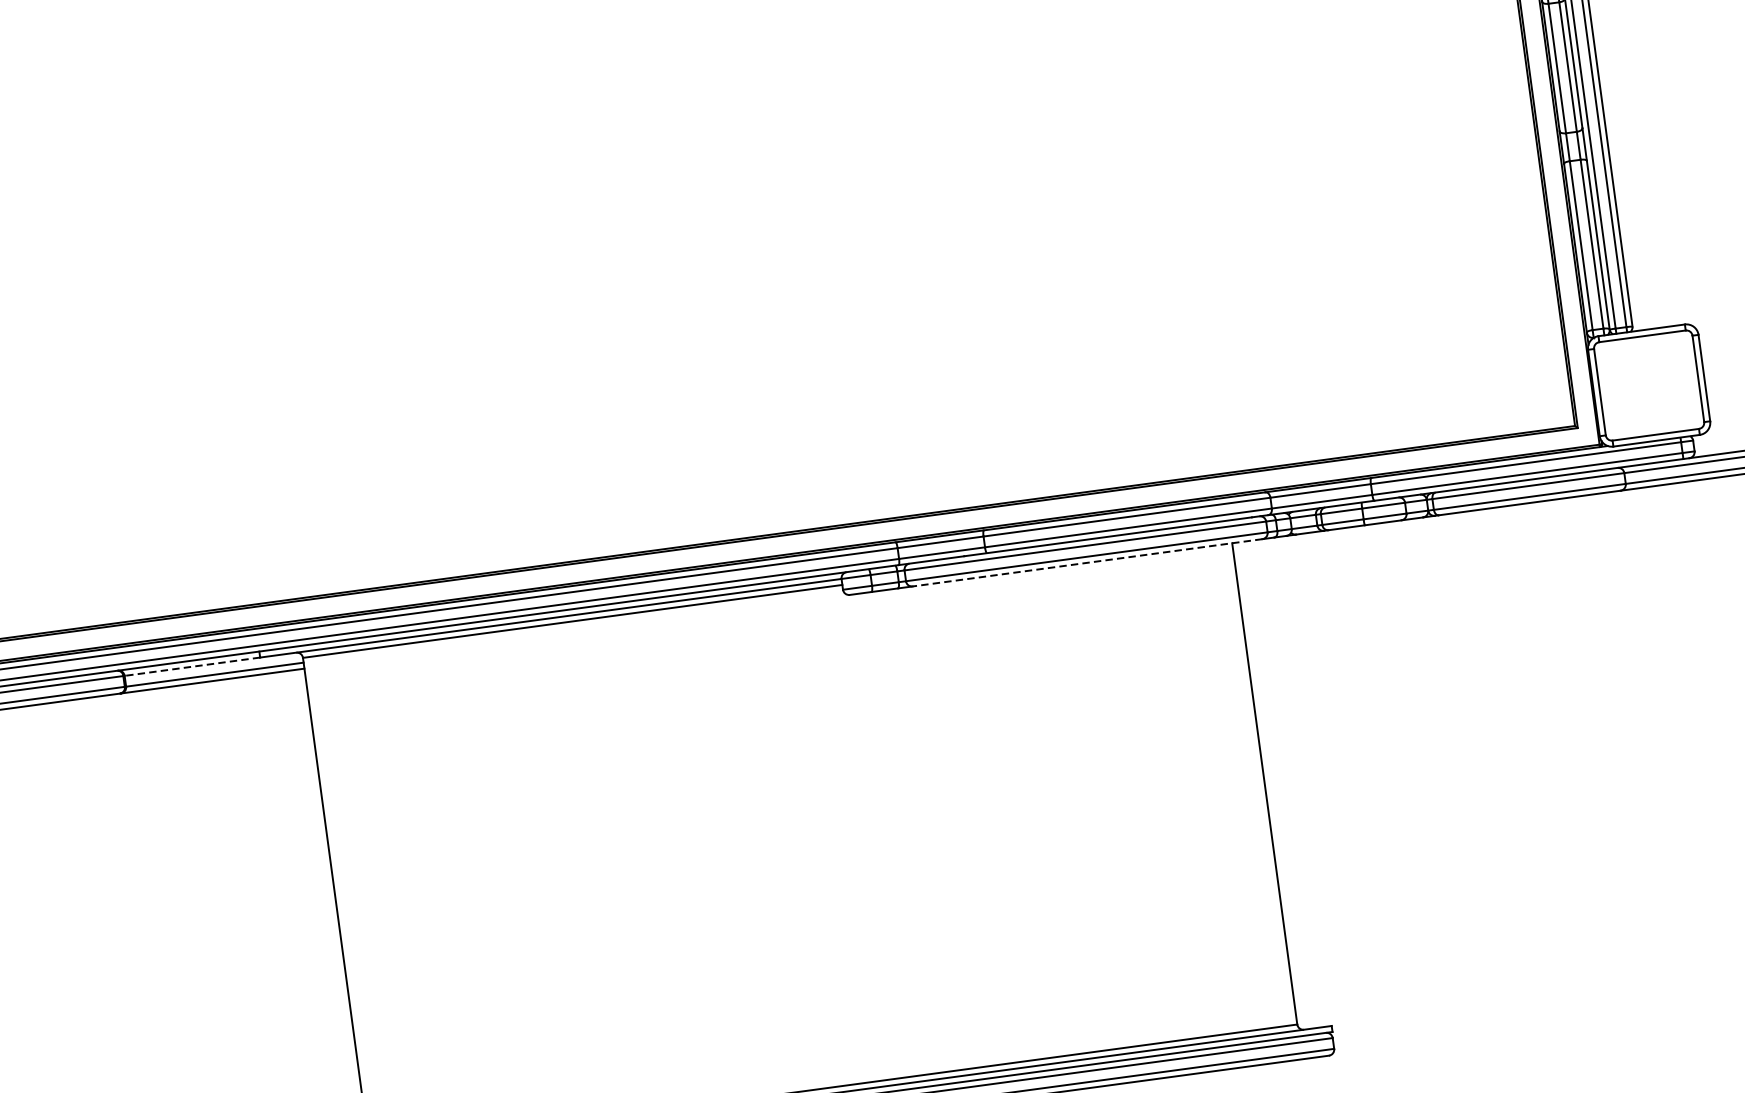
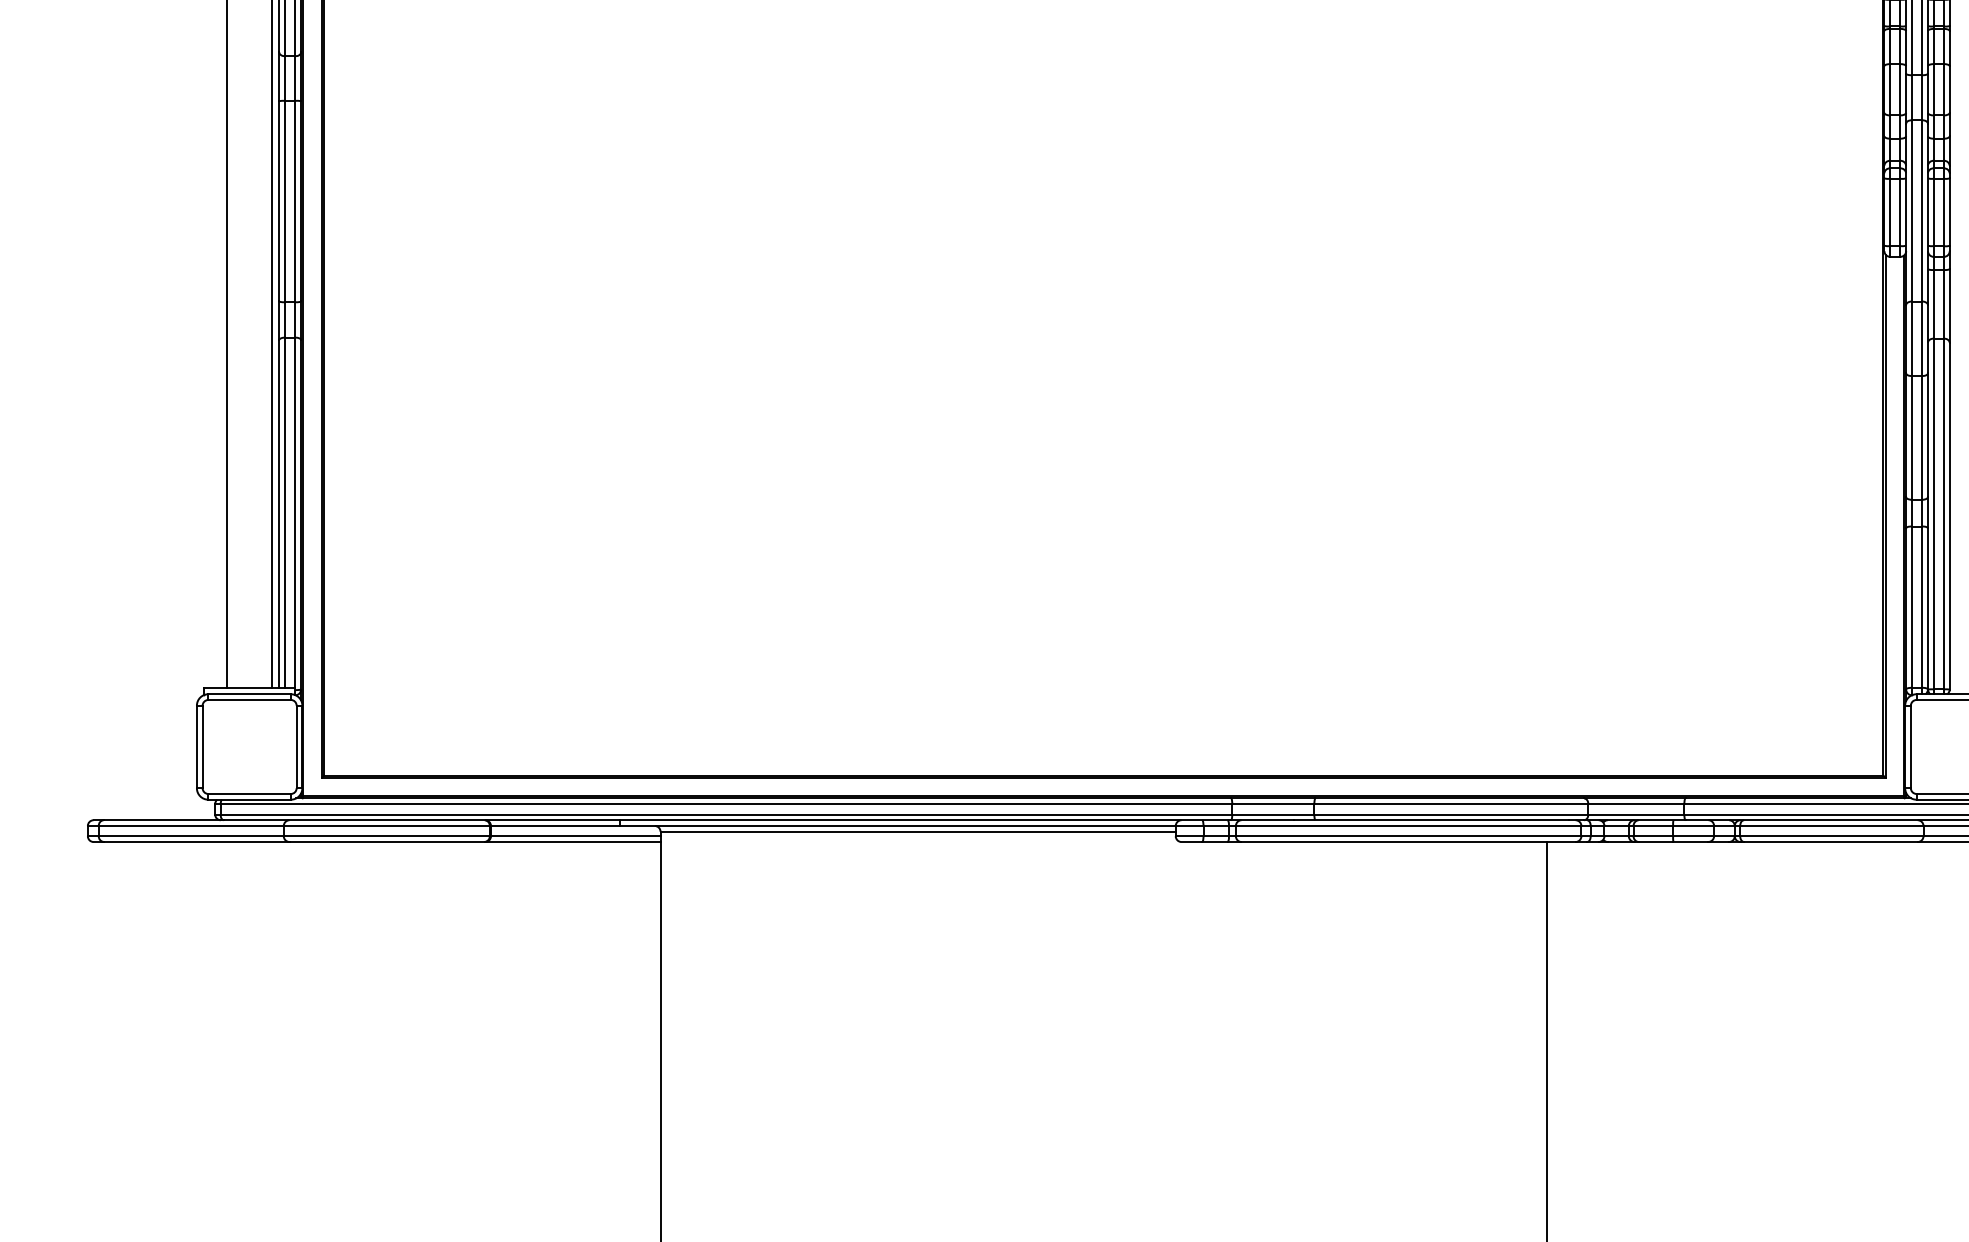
line: (1087, 563) -> (1408, 842), dashed -> solid
line: (192, 666) -> (555, 825), dashed -> solid

